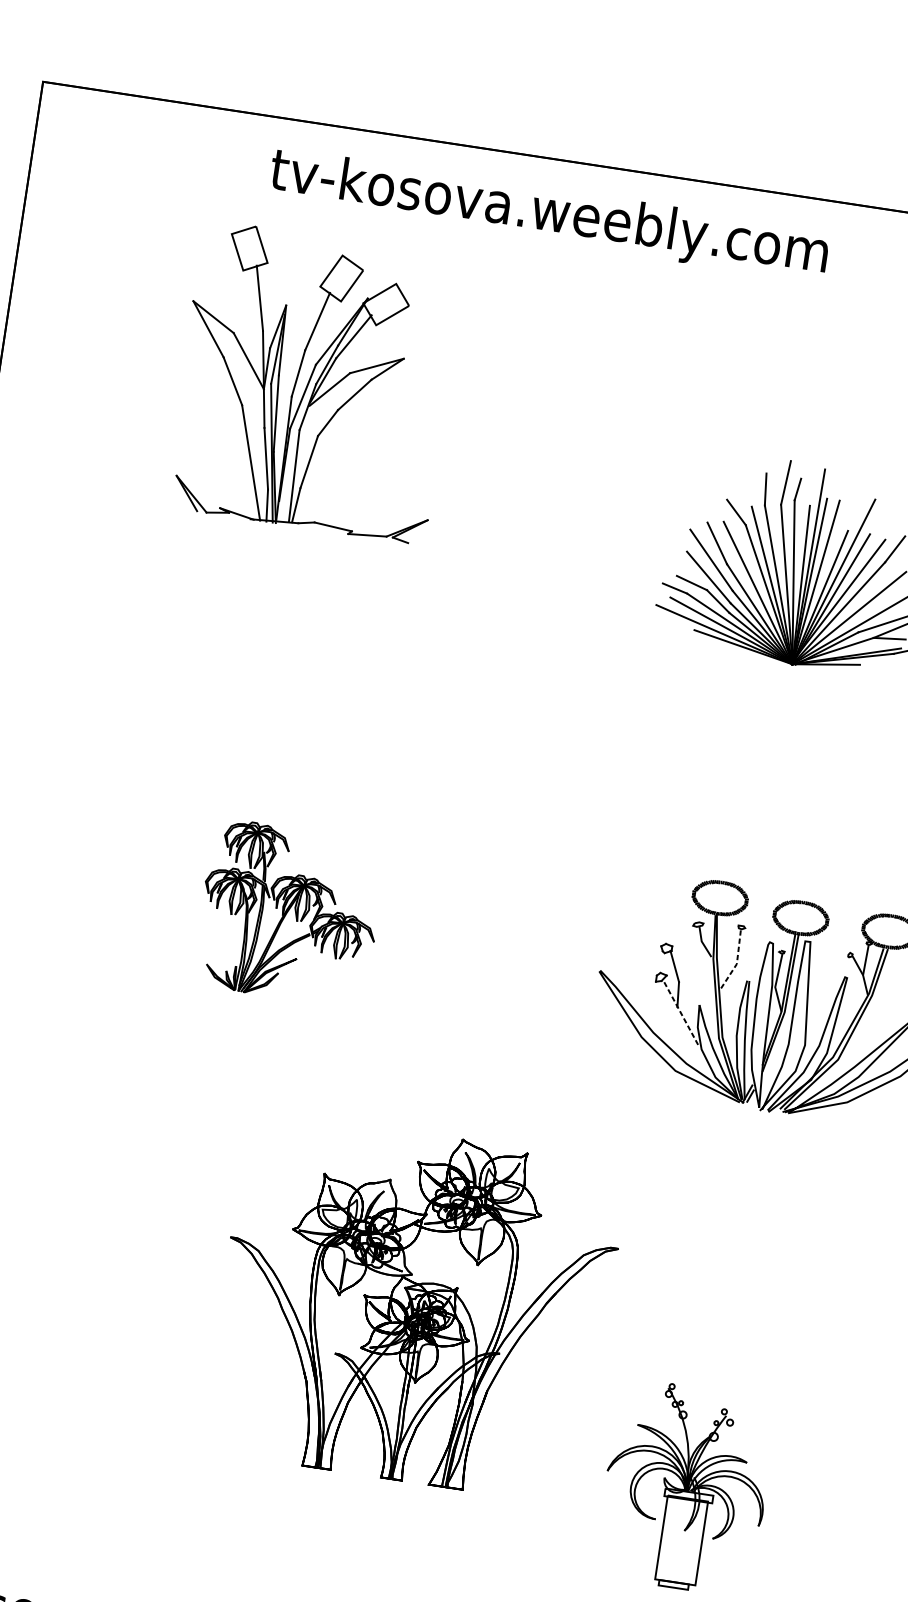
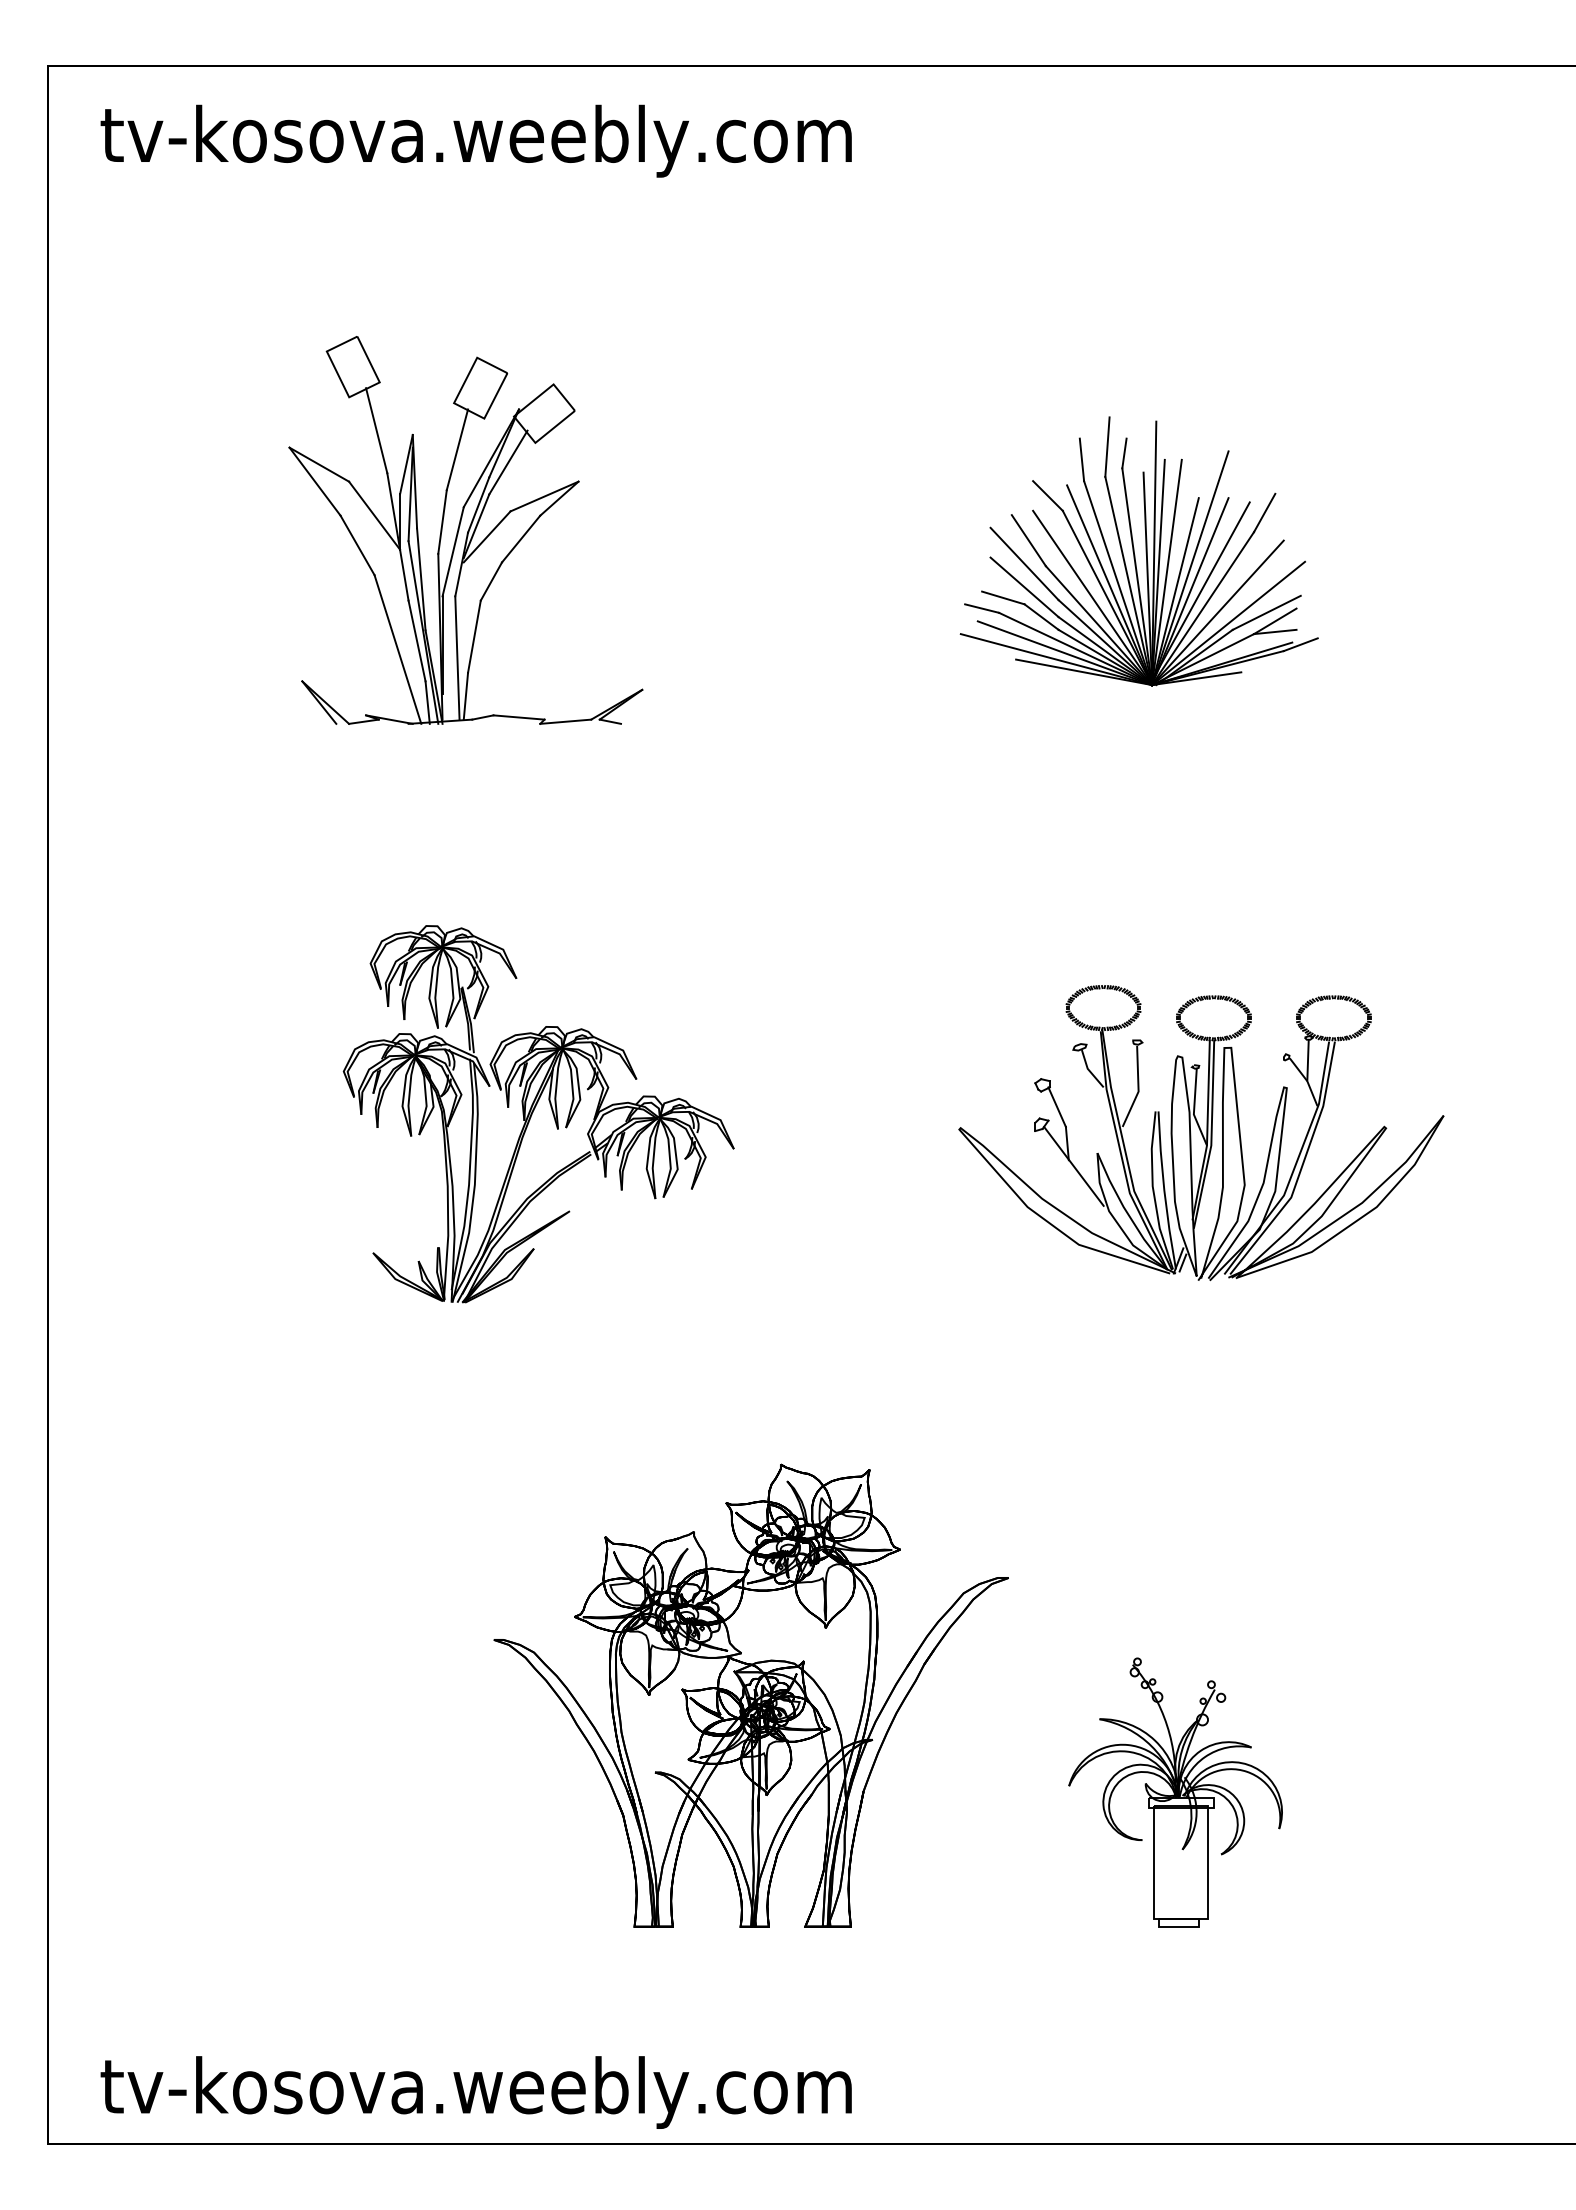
text: (548, 214) -> (475, 140), moved
part: (314, 382) -> (465, 530), moved
part: (289, 913) -> (538, 1114), size x1.67
line: (737, 961) -> (1138, 1088), dashed -> solid
line: (680, 1012) -> (1073, 1166), dashed -> solid
part: (414, 1307) -> (750, 1695), moved

